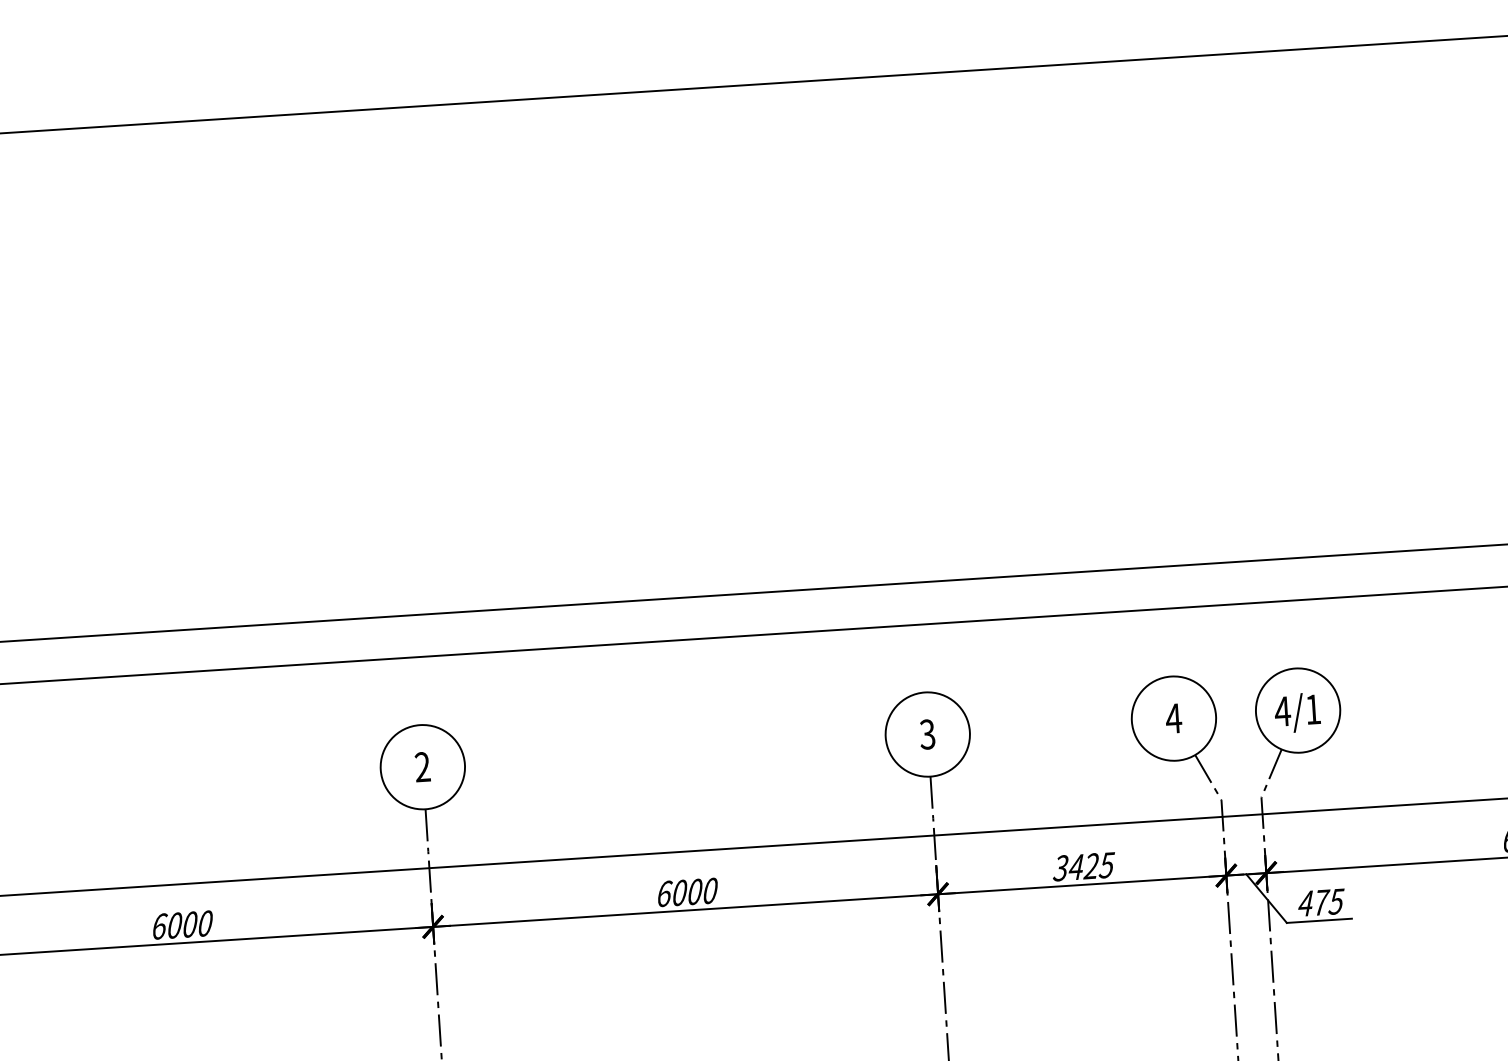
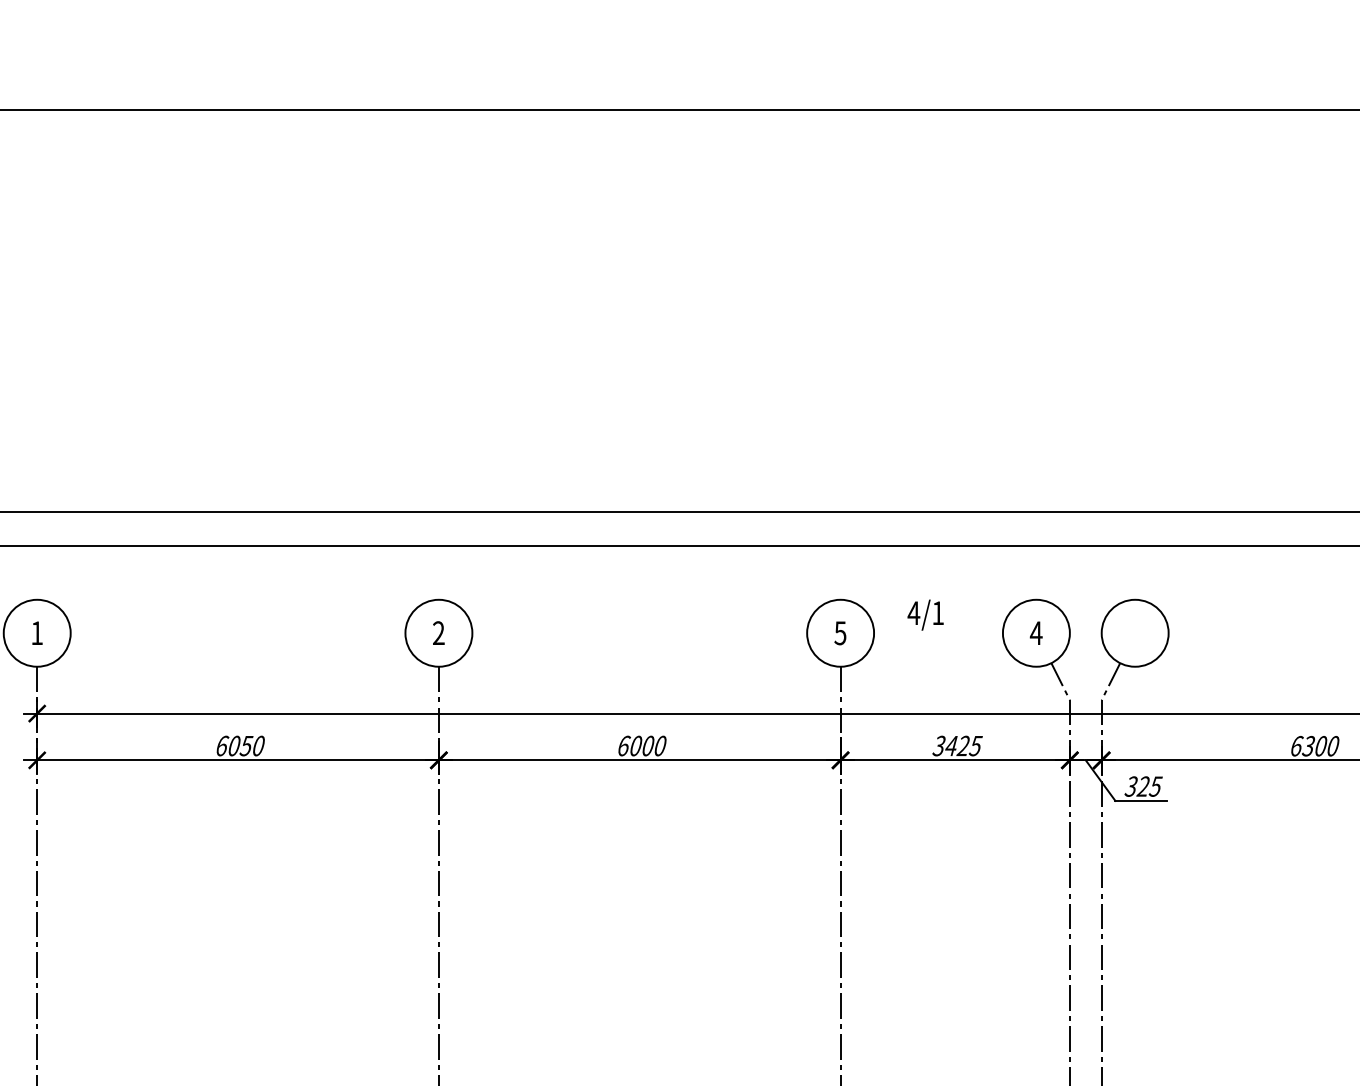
text: (1297, 712) -> (925, 614), moved
text: (927, 733) -> (840, 632), 3 -> 5
text: (1313, 903) -> (1137, 786), 475 -> 325
text: (190, 923) -> (246, 745), 6000 -> 6050

